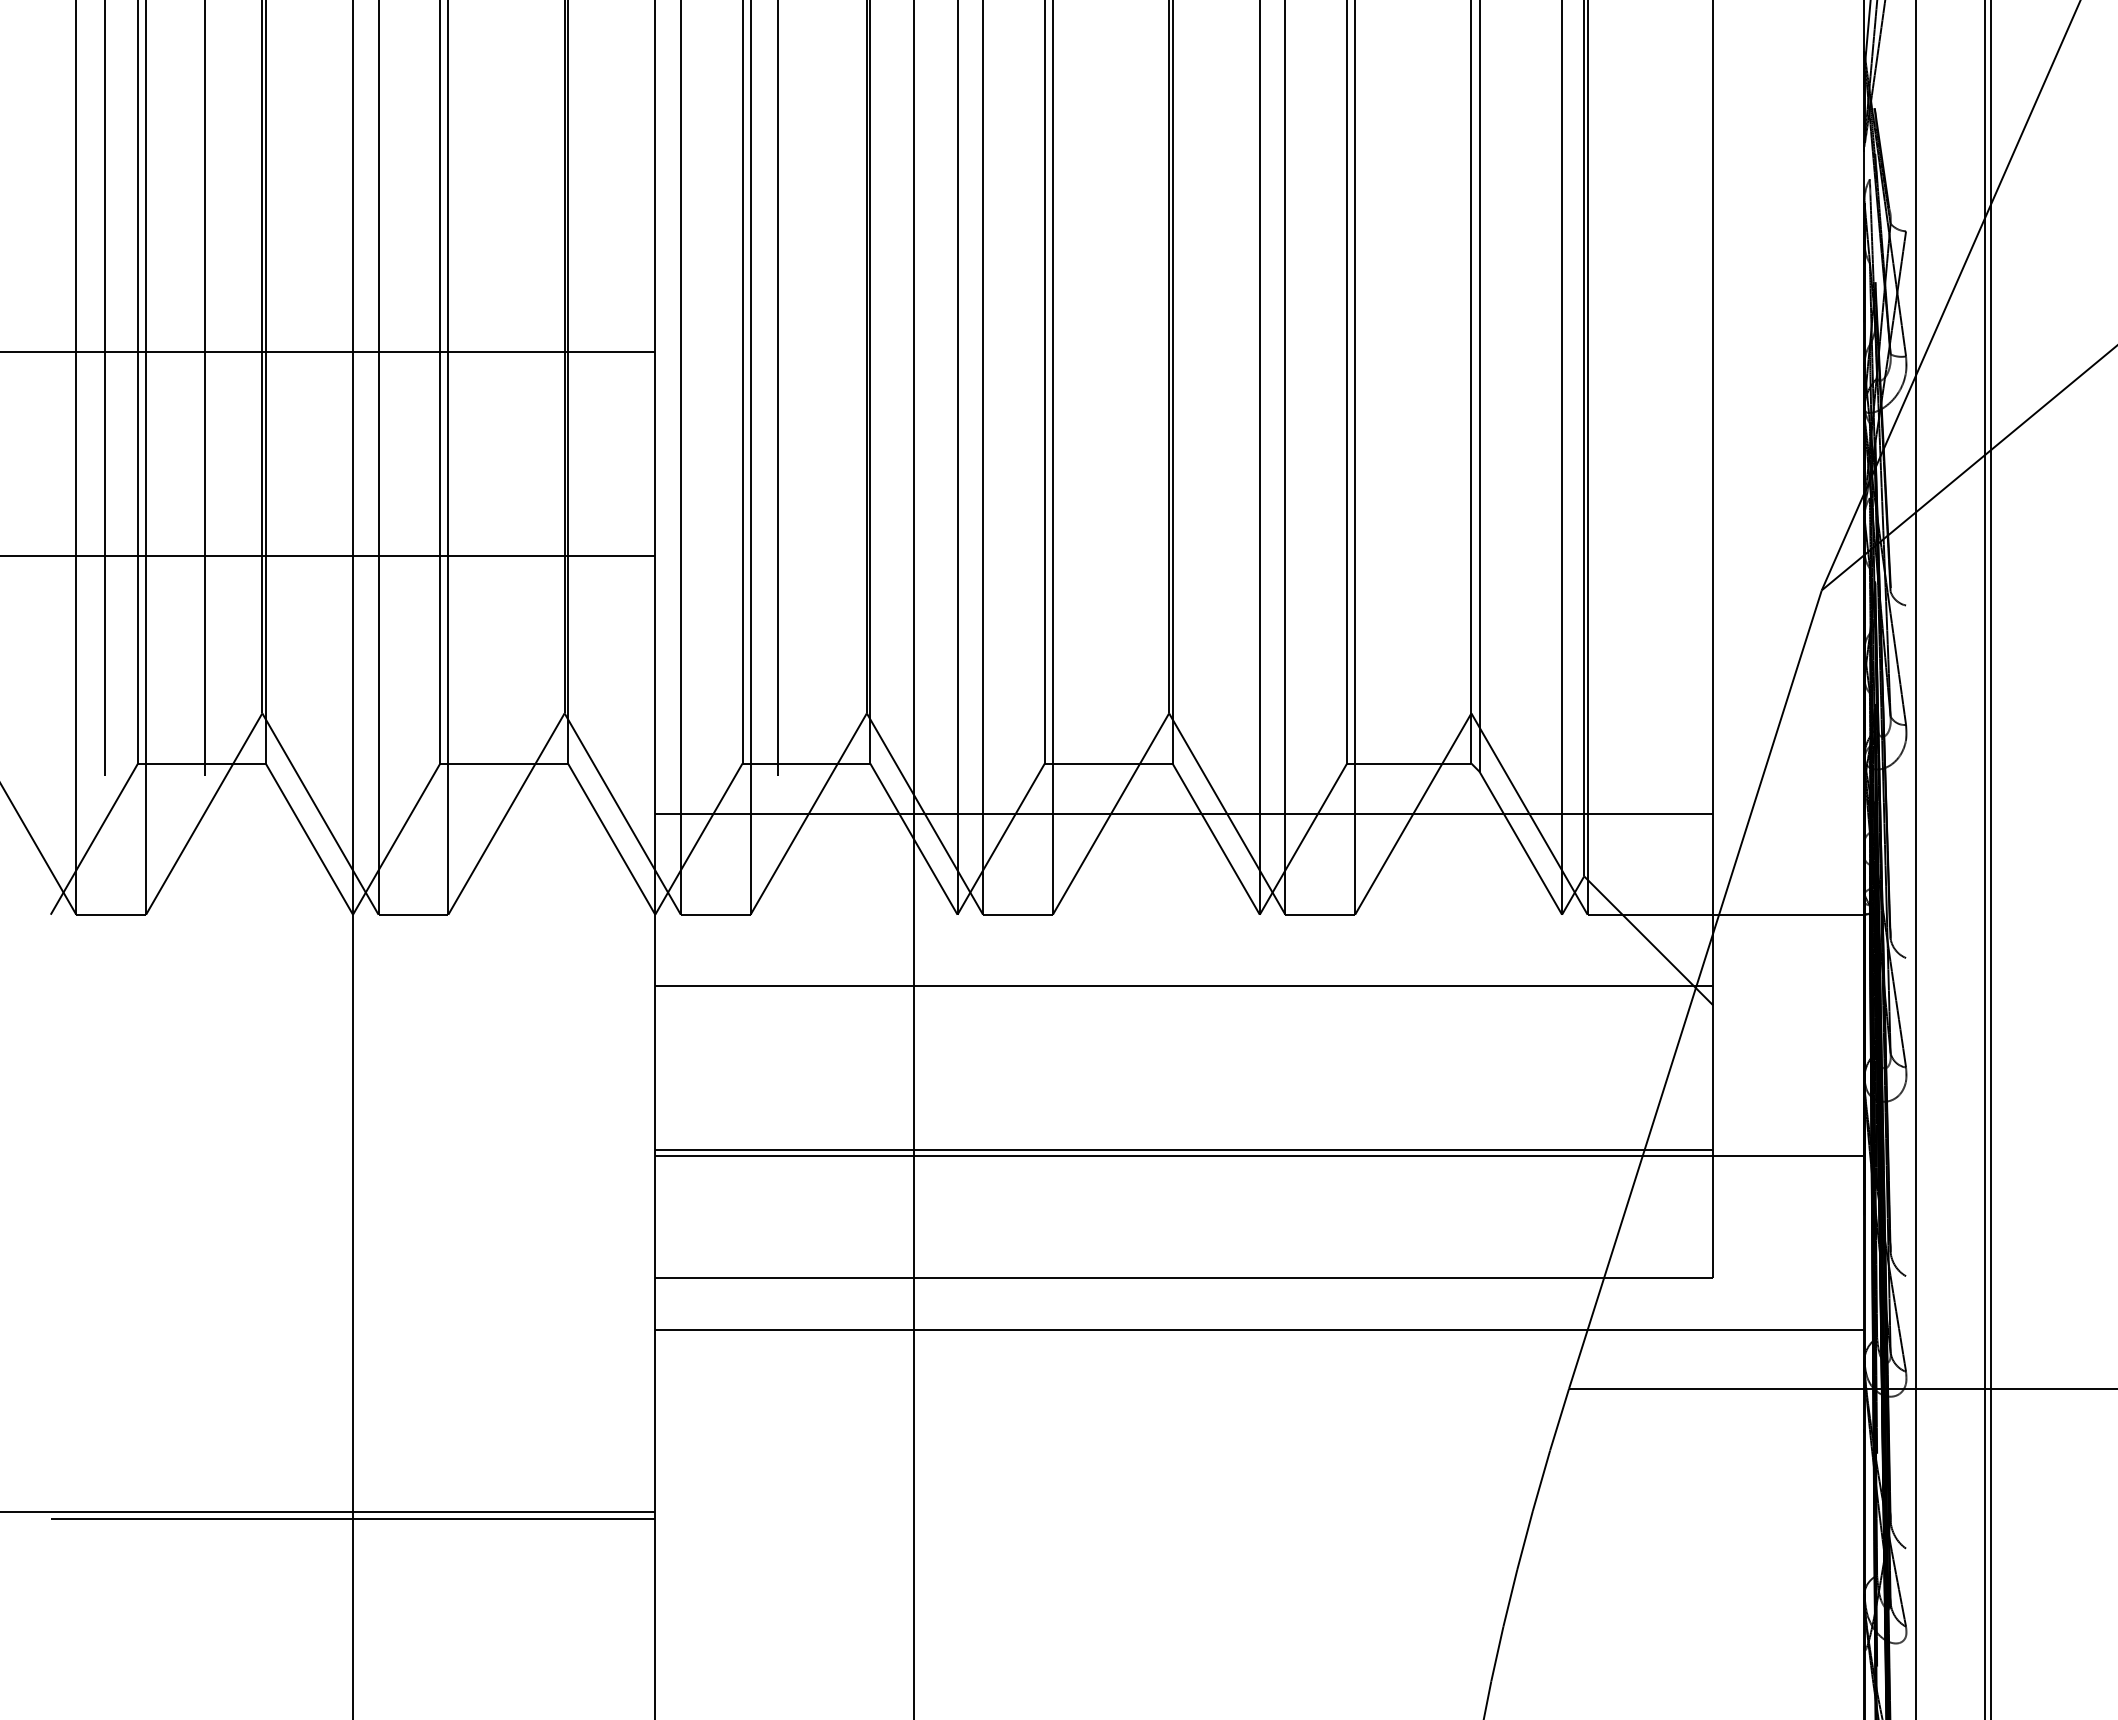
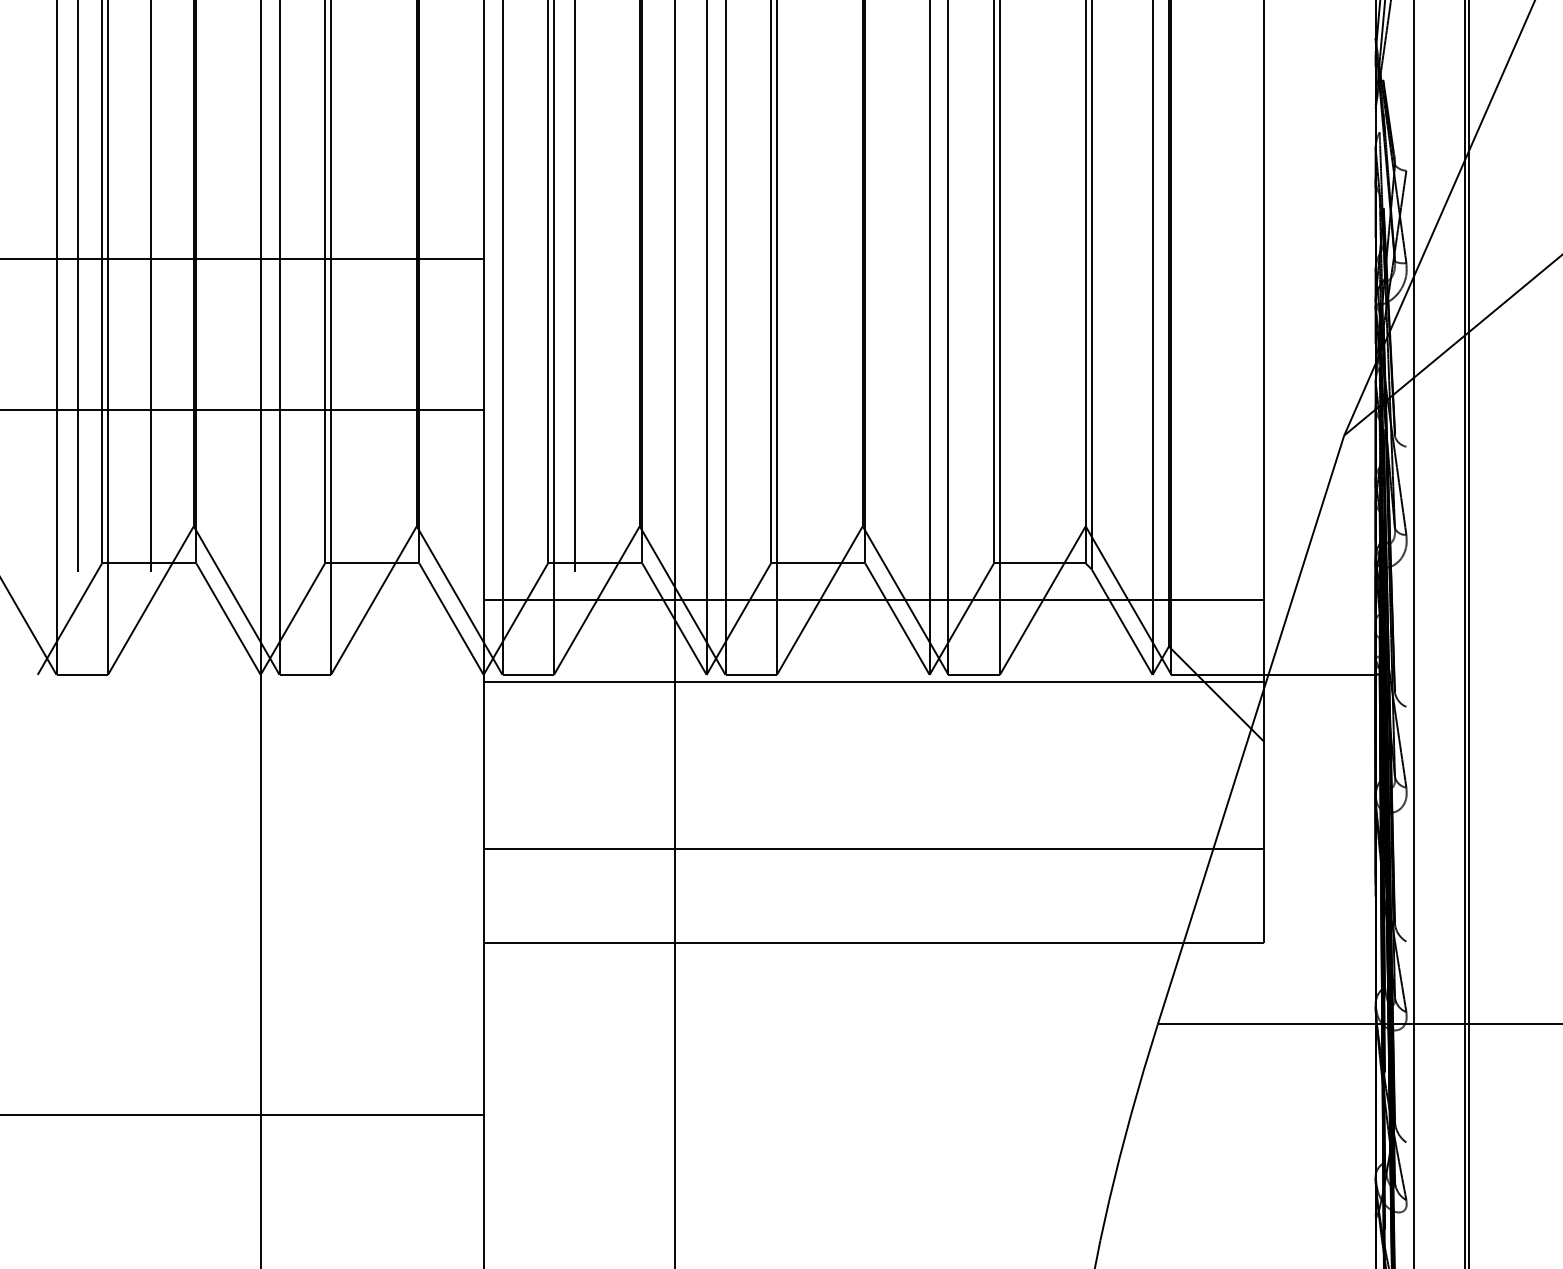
line: (1184, 985) -> (874, 682), moved
line: (1259, 1155) -> (929, 852), removed
line: (1259, 1330) -> (929, 981), removed
line: (352, 1519) -> (260, 1121), removed

